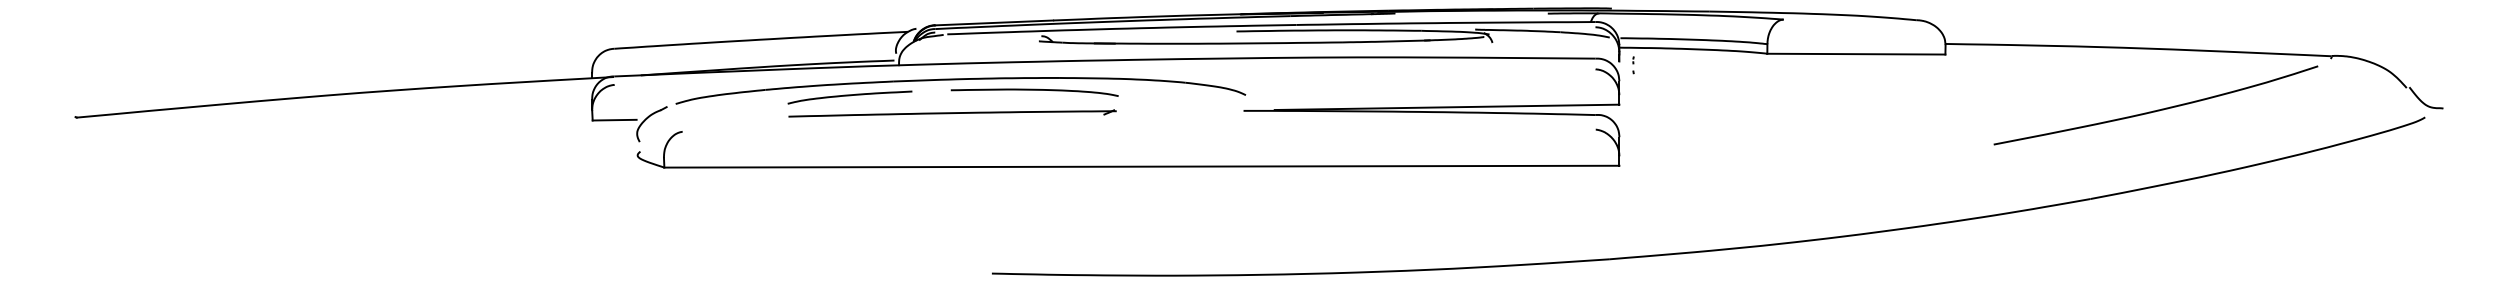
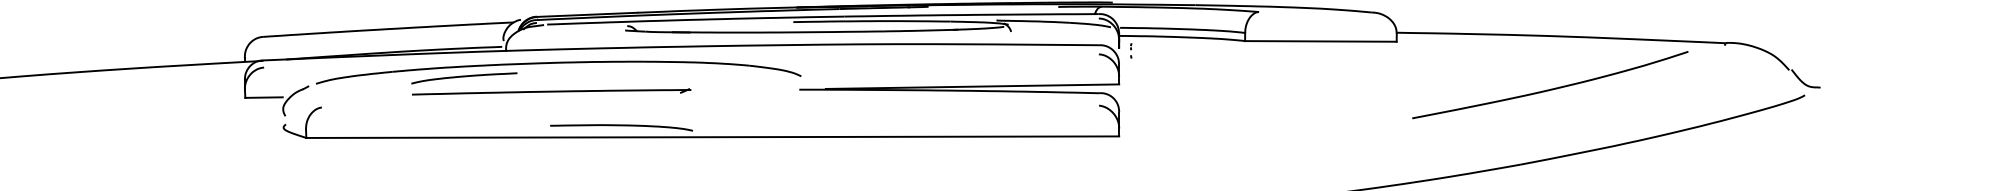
curve: (1034, 90) -> (621, 125), moved
curve: (2157, 109) -> (1551, 88), moved

